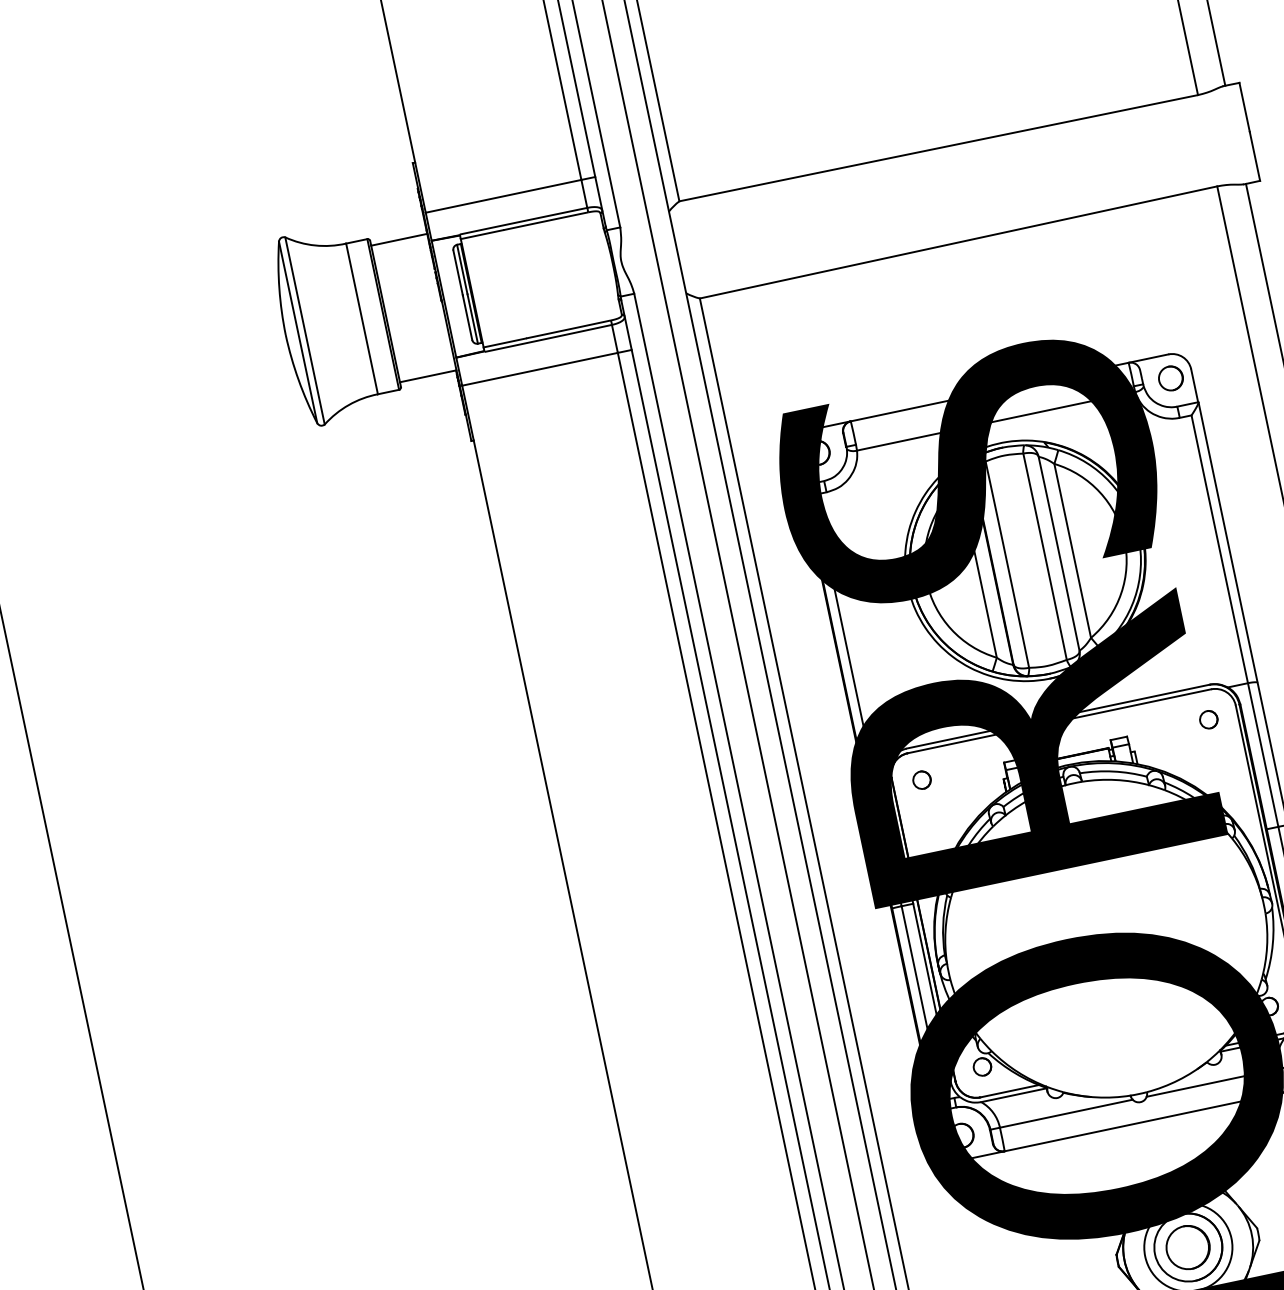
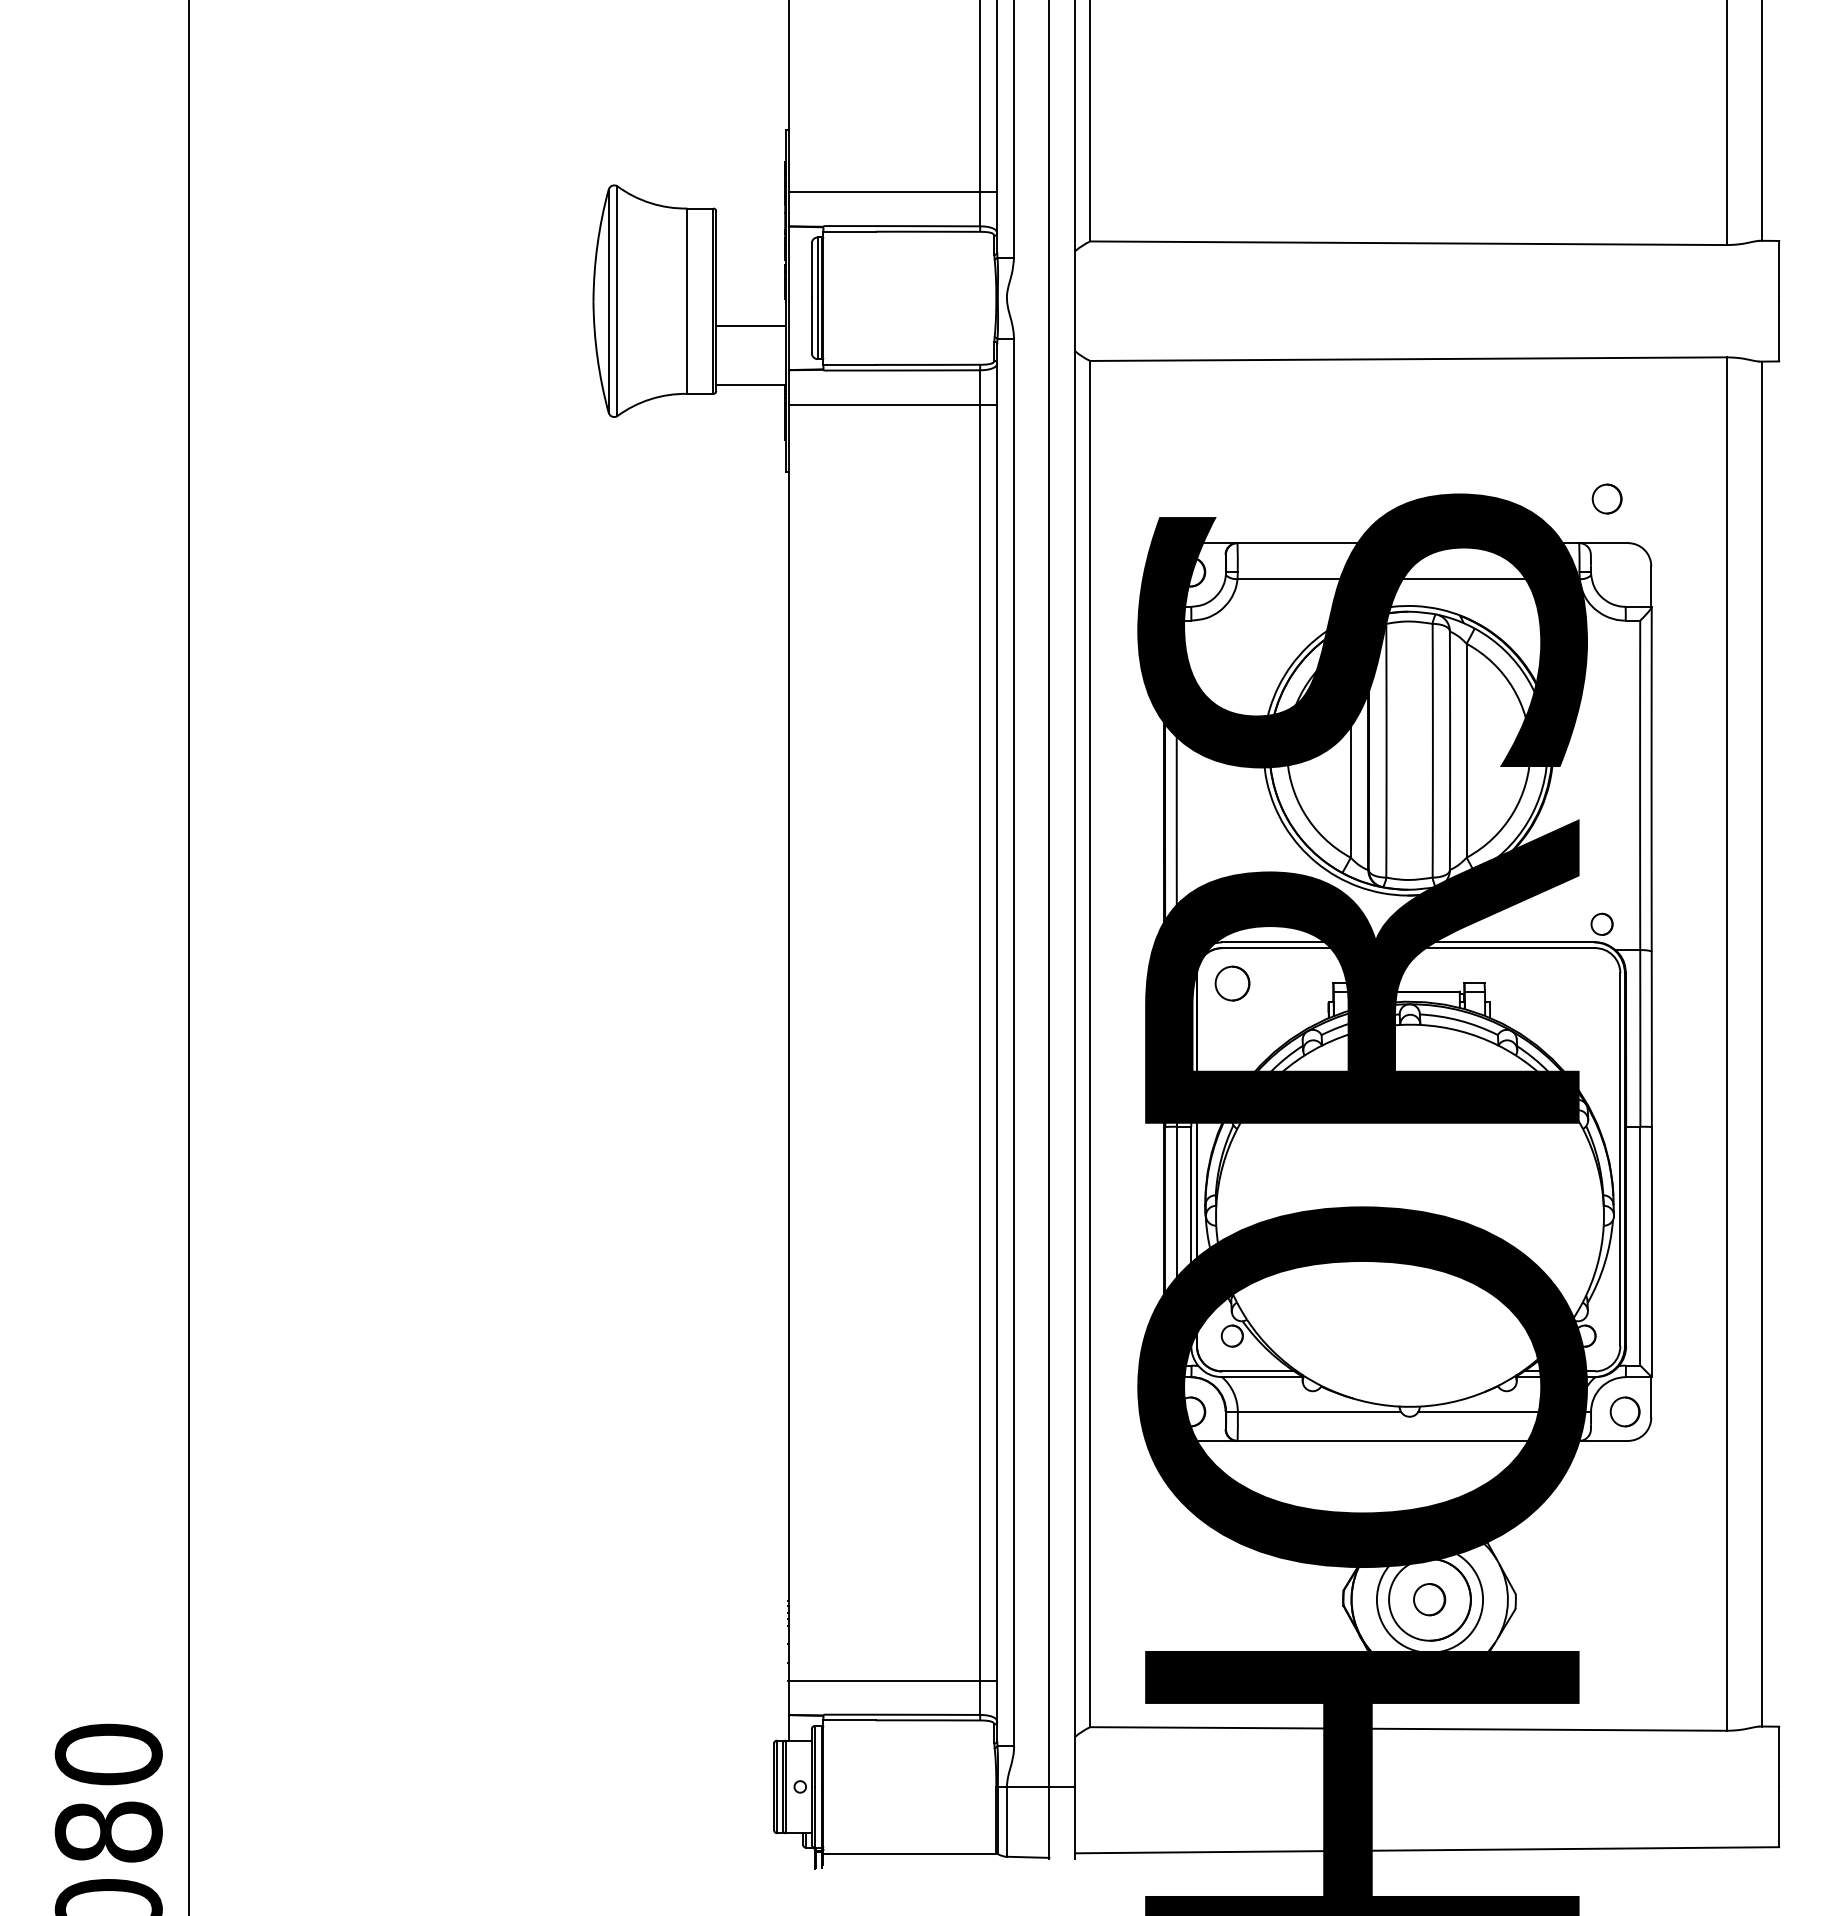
line: (399, 240) -> (750, 326), moved
part: (1170, 378) -> (1606, 498), moved
circle: (1208, 719) -> (1601, 923), moved
circle: (921, 779) -> (1231, 982), size x1.6
circle: (1187, 1247) -> (1429, 1599), size x0.6

